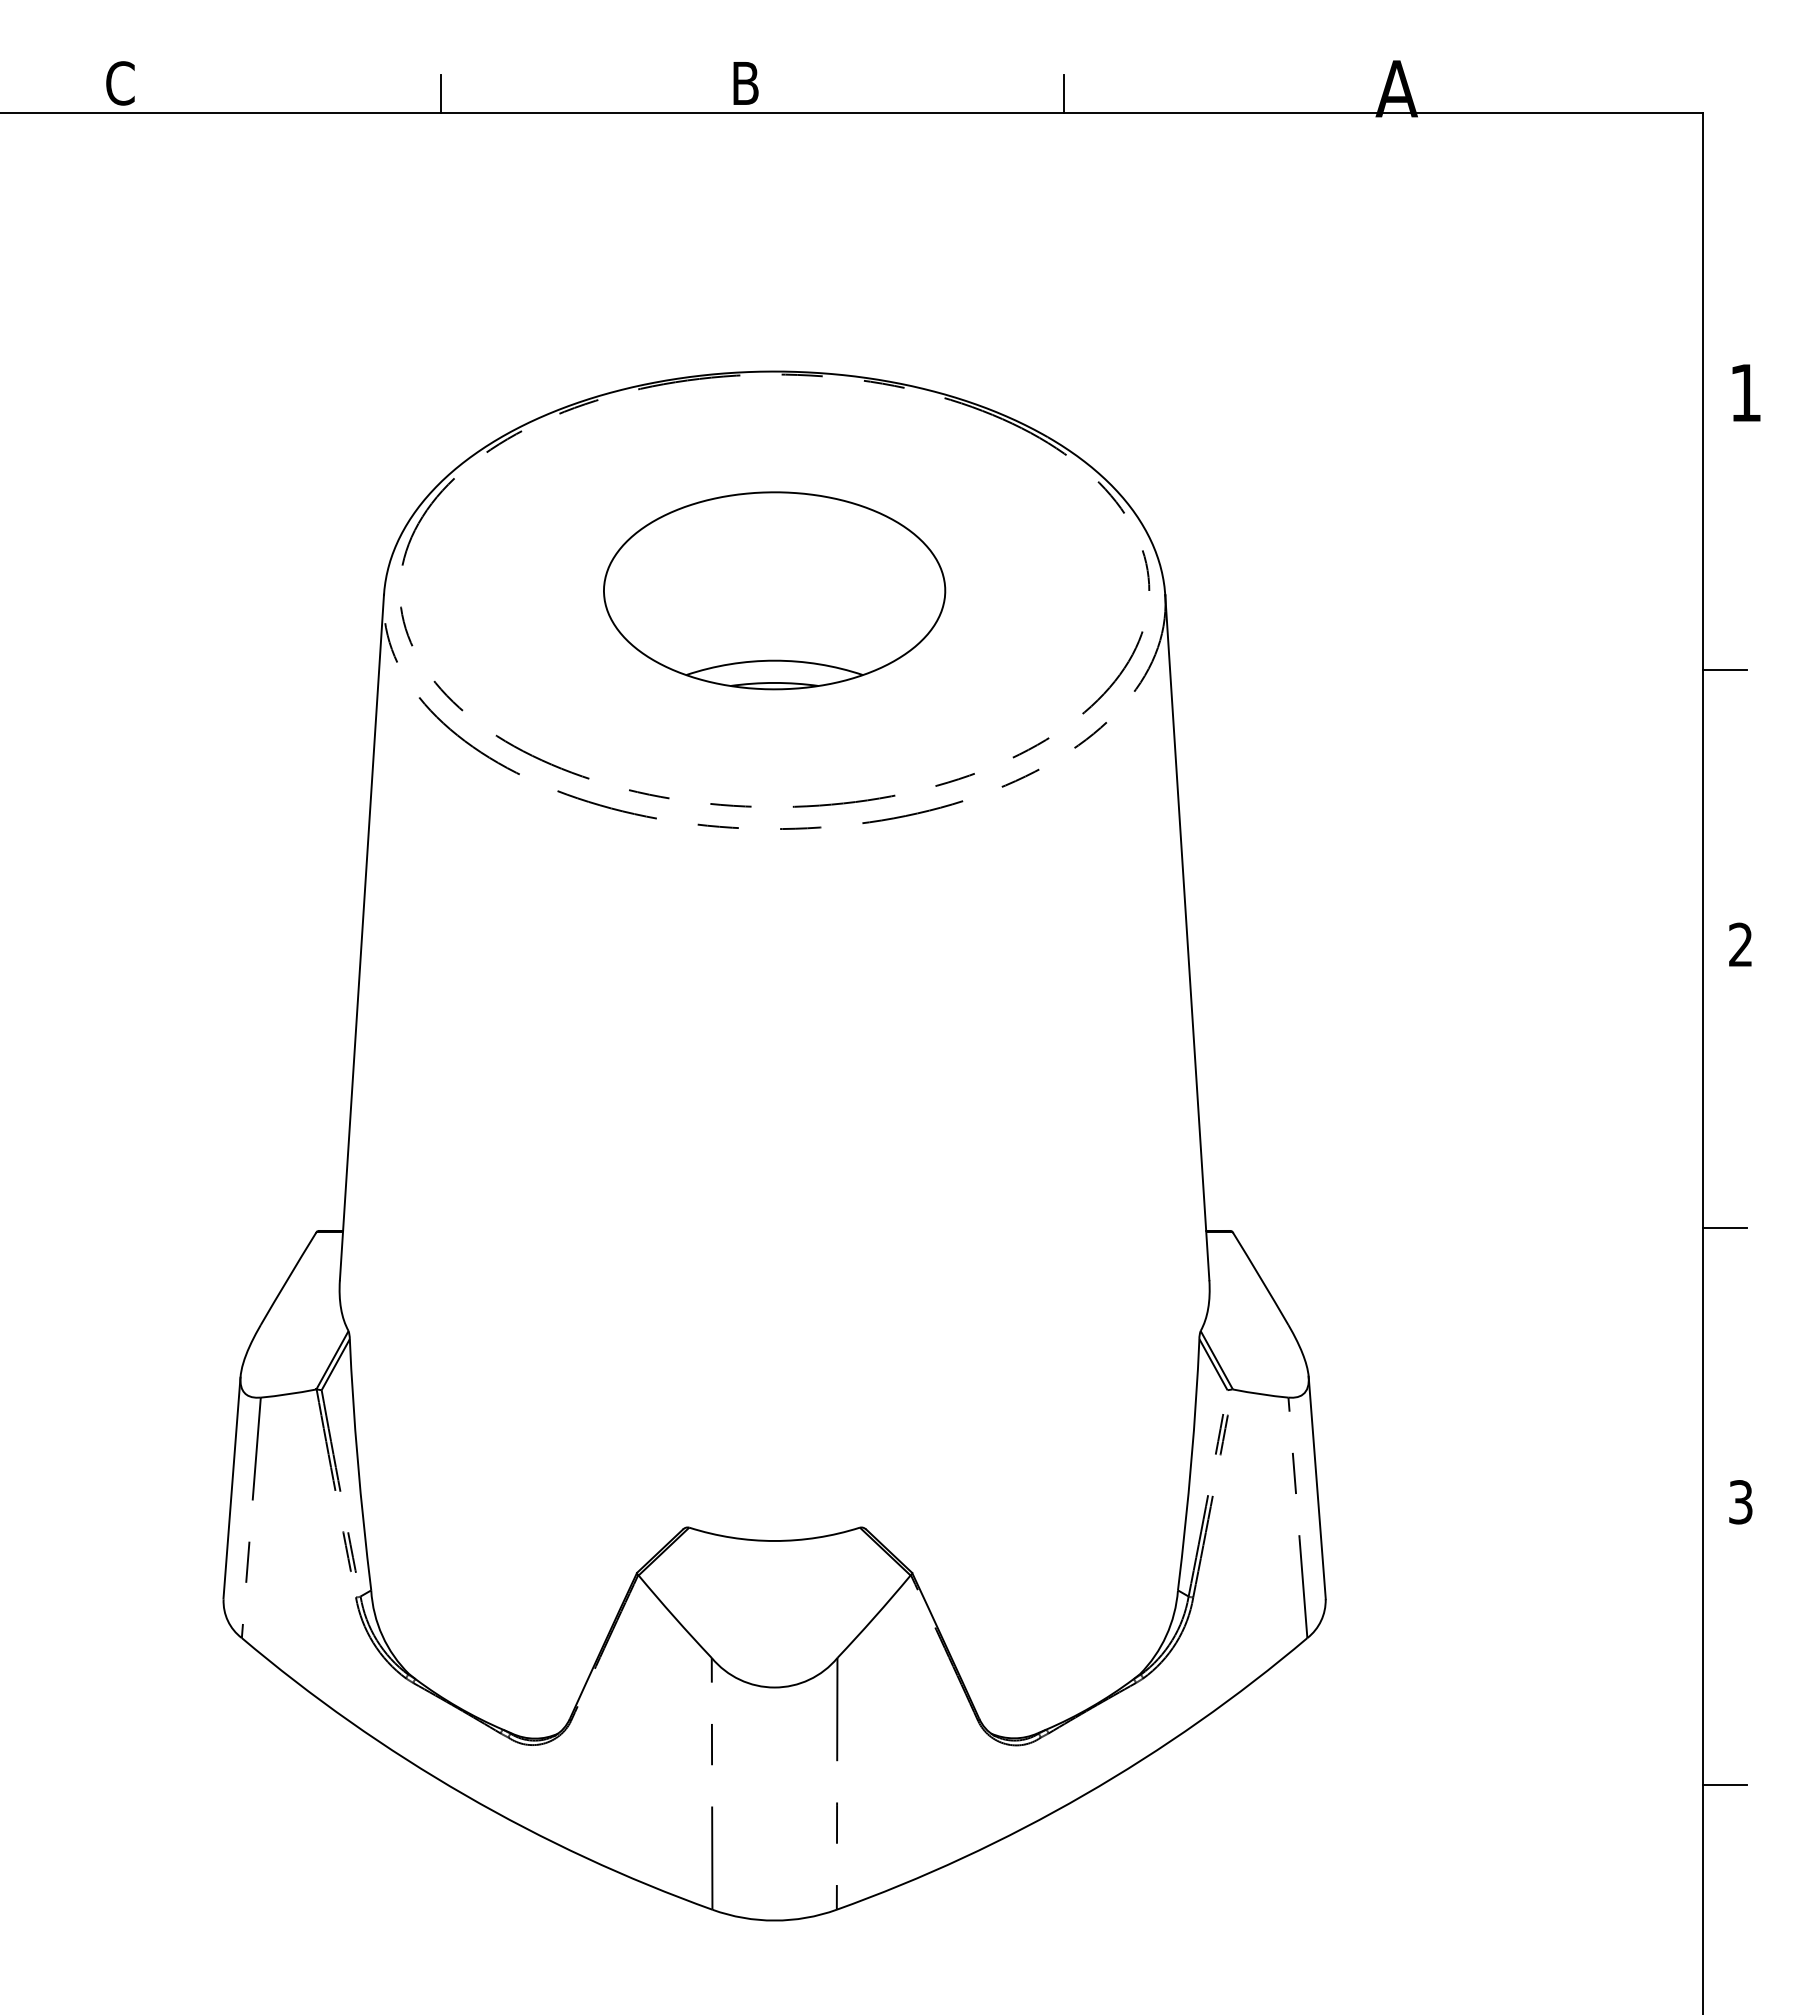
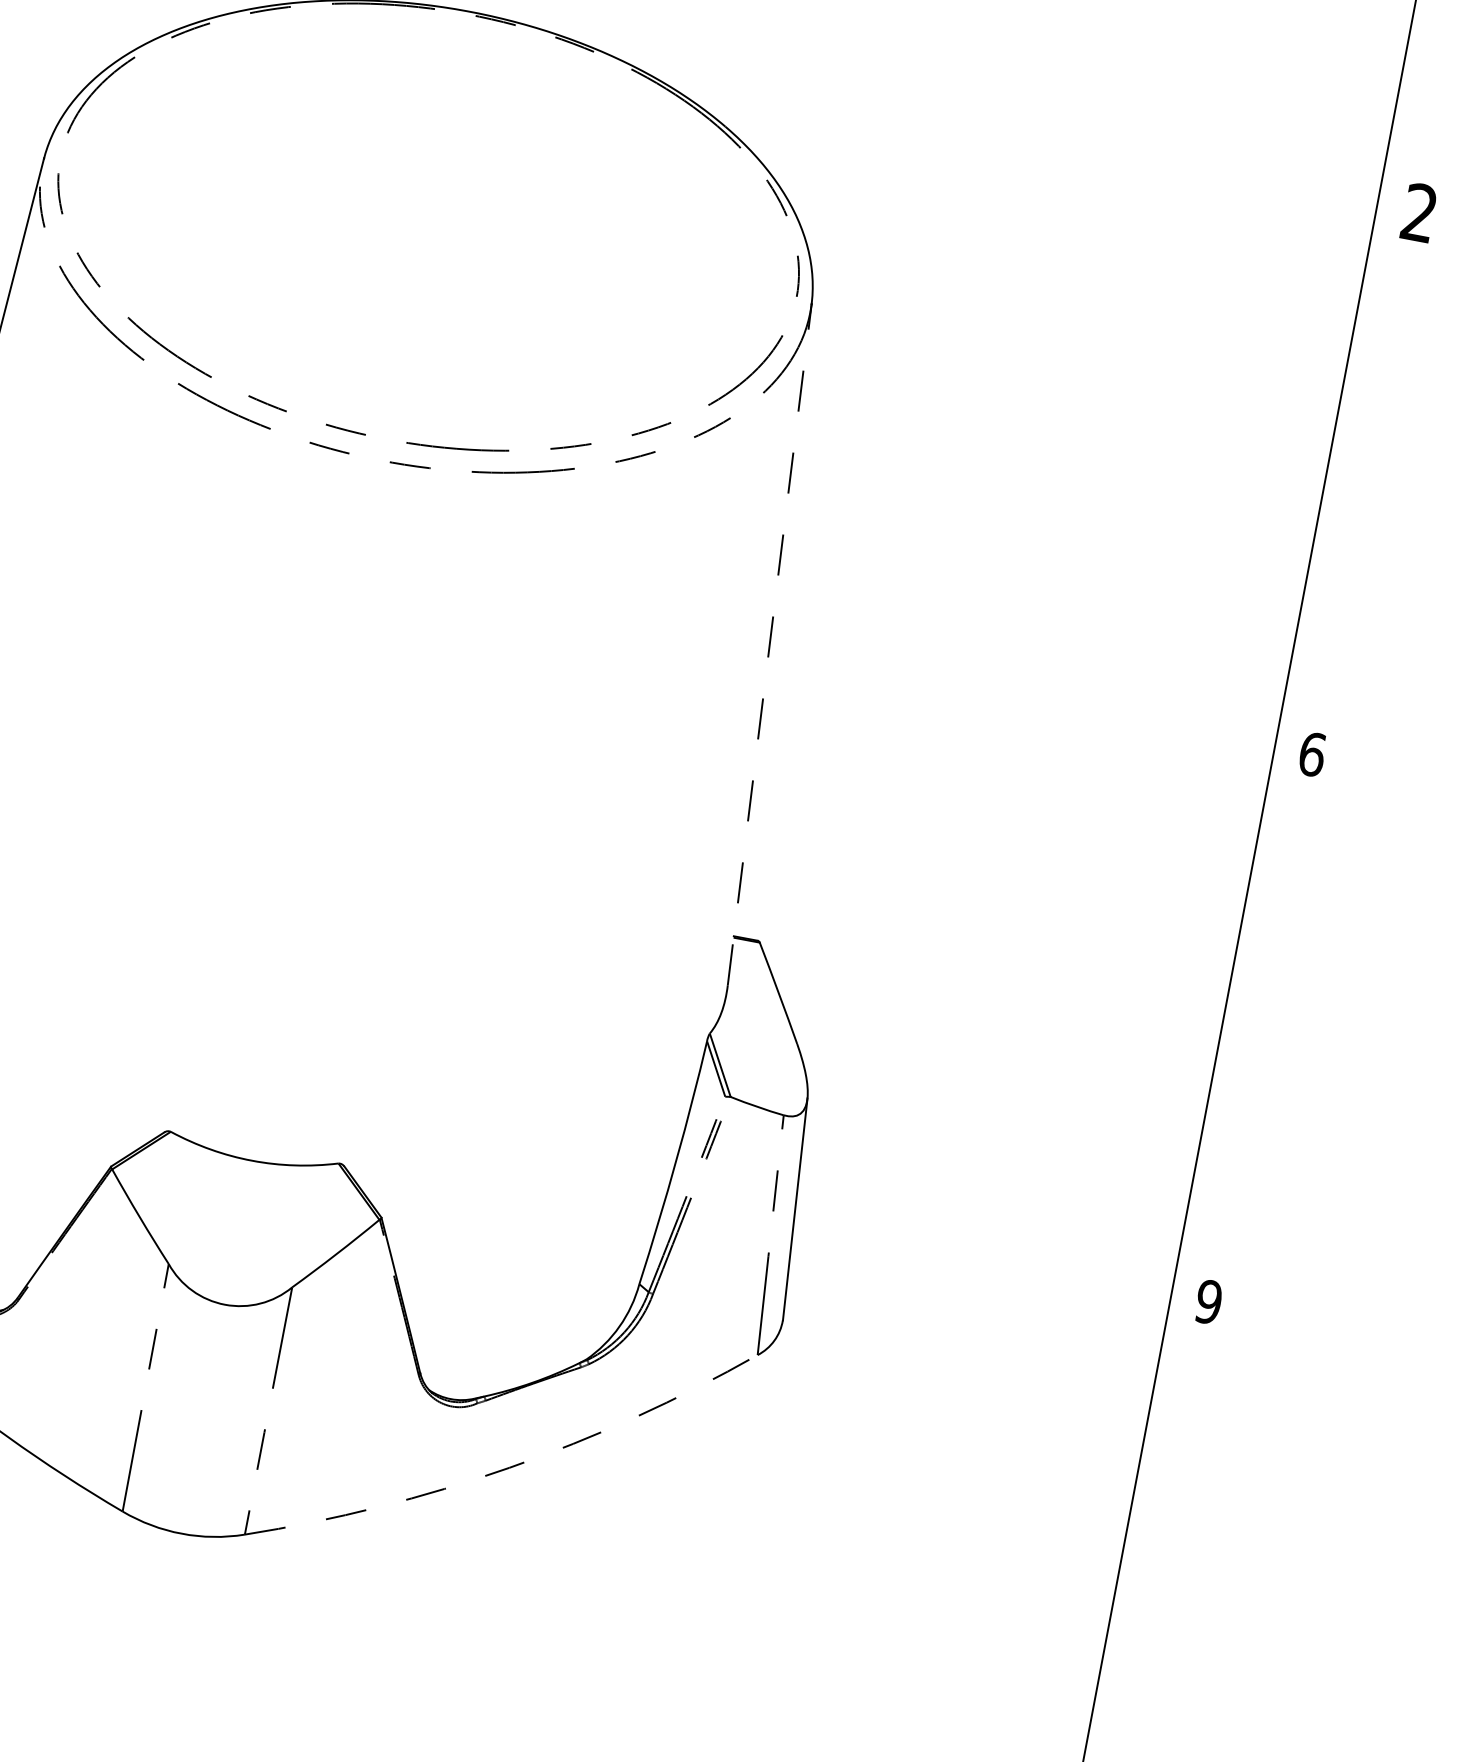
text: (1745, 392) -> (1419, 212), 1 -> 2
part: (774, 590) -> (428, 226), removed
line: (1724, 670) -> (1347, 481), removed
line: (1187, 937) -> (769, 644), solid -> dashed
text: (1741, 944) -> (1313, 754), 2 -> 6
line: (1724, 1227) -> (1243, 1029), removed
text: (1740, 1502) -> (1208, 1302), 3 -> 9
line: (1724, 1785) -> (1140, 1577), removed
arc: (1084, 1795) -> (509, 1468), solid -> dashed

